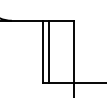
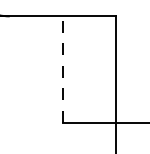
line: (43, 51) -> (63, 68), solid -> dashed
line: (49, 51) -> (74, 68), removed

